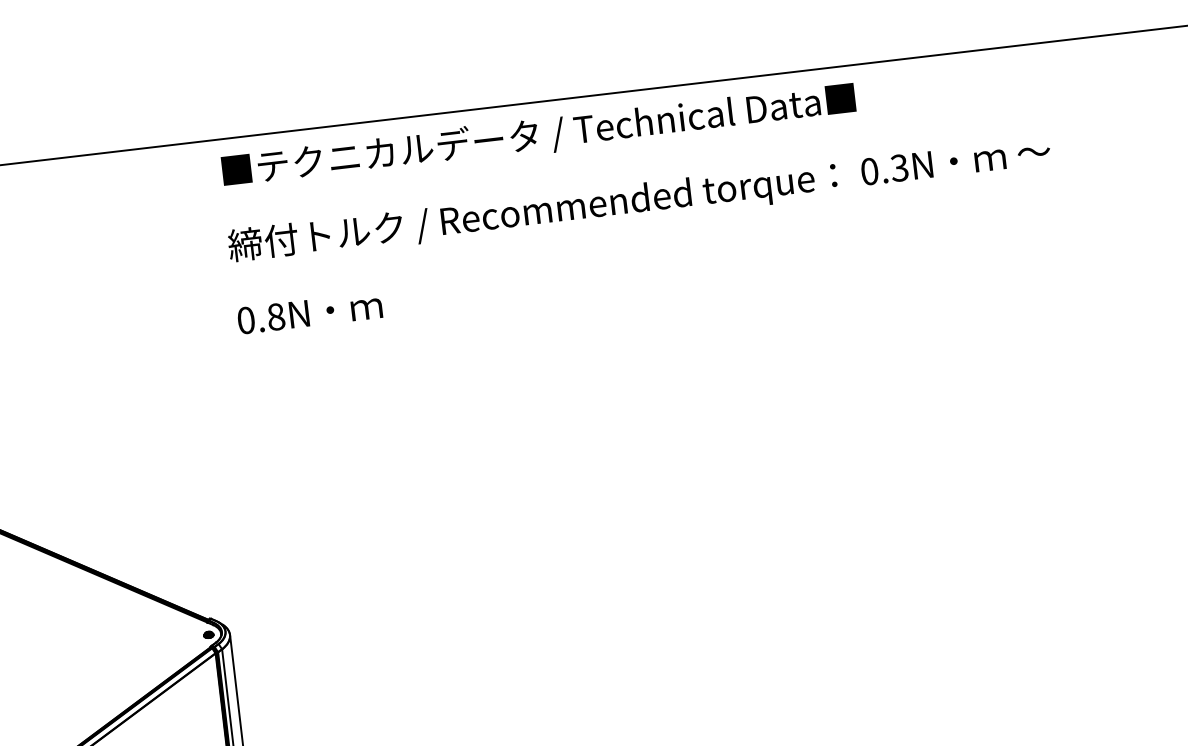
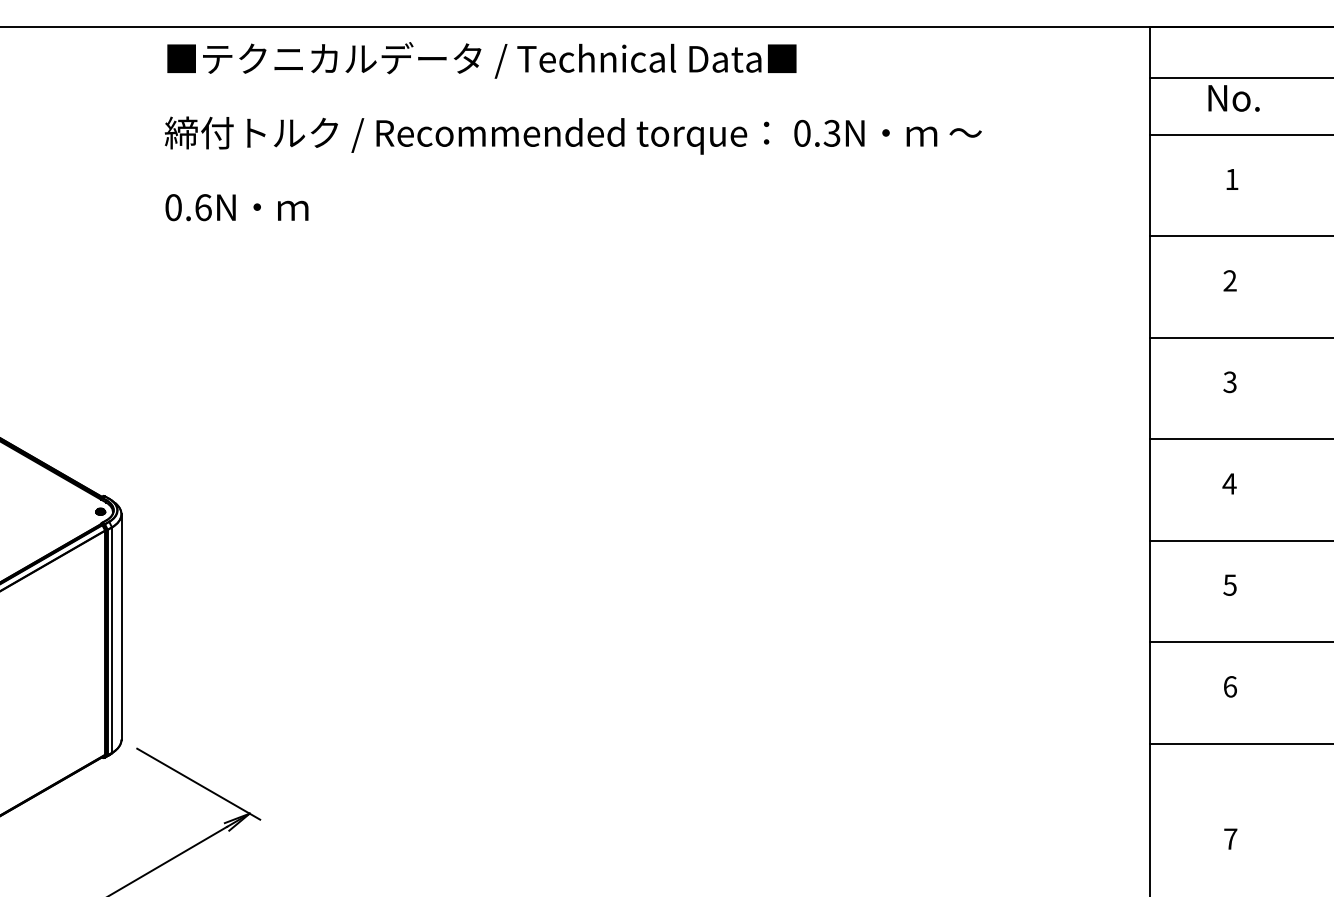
text: (276, 316) -> (203, 207), 0.8N -> 0.6N

